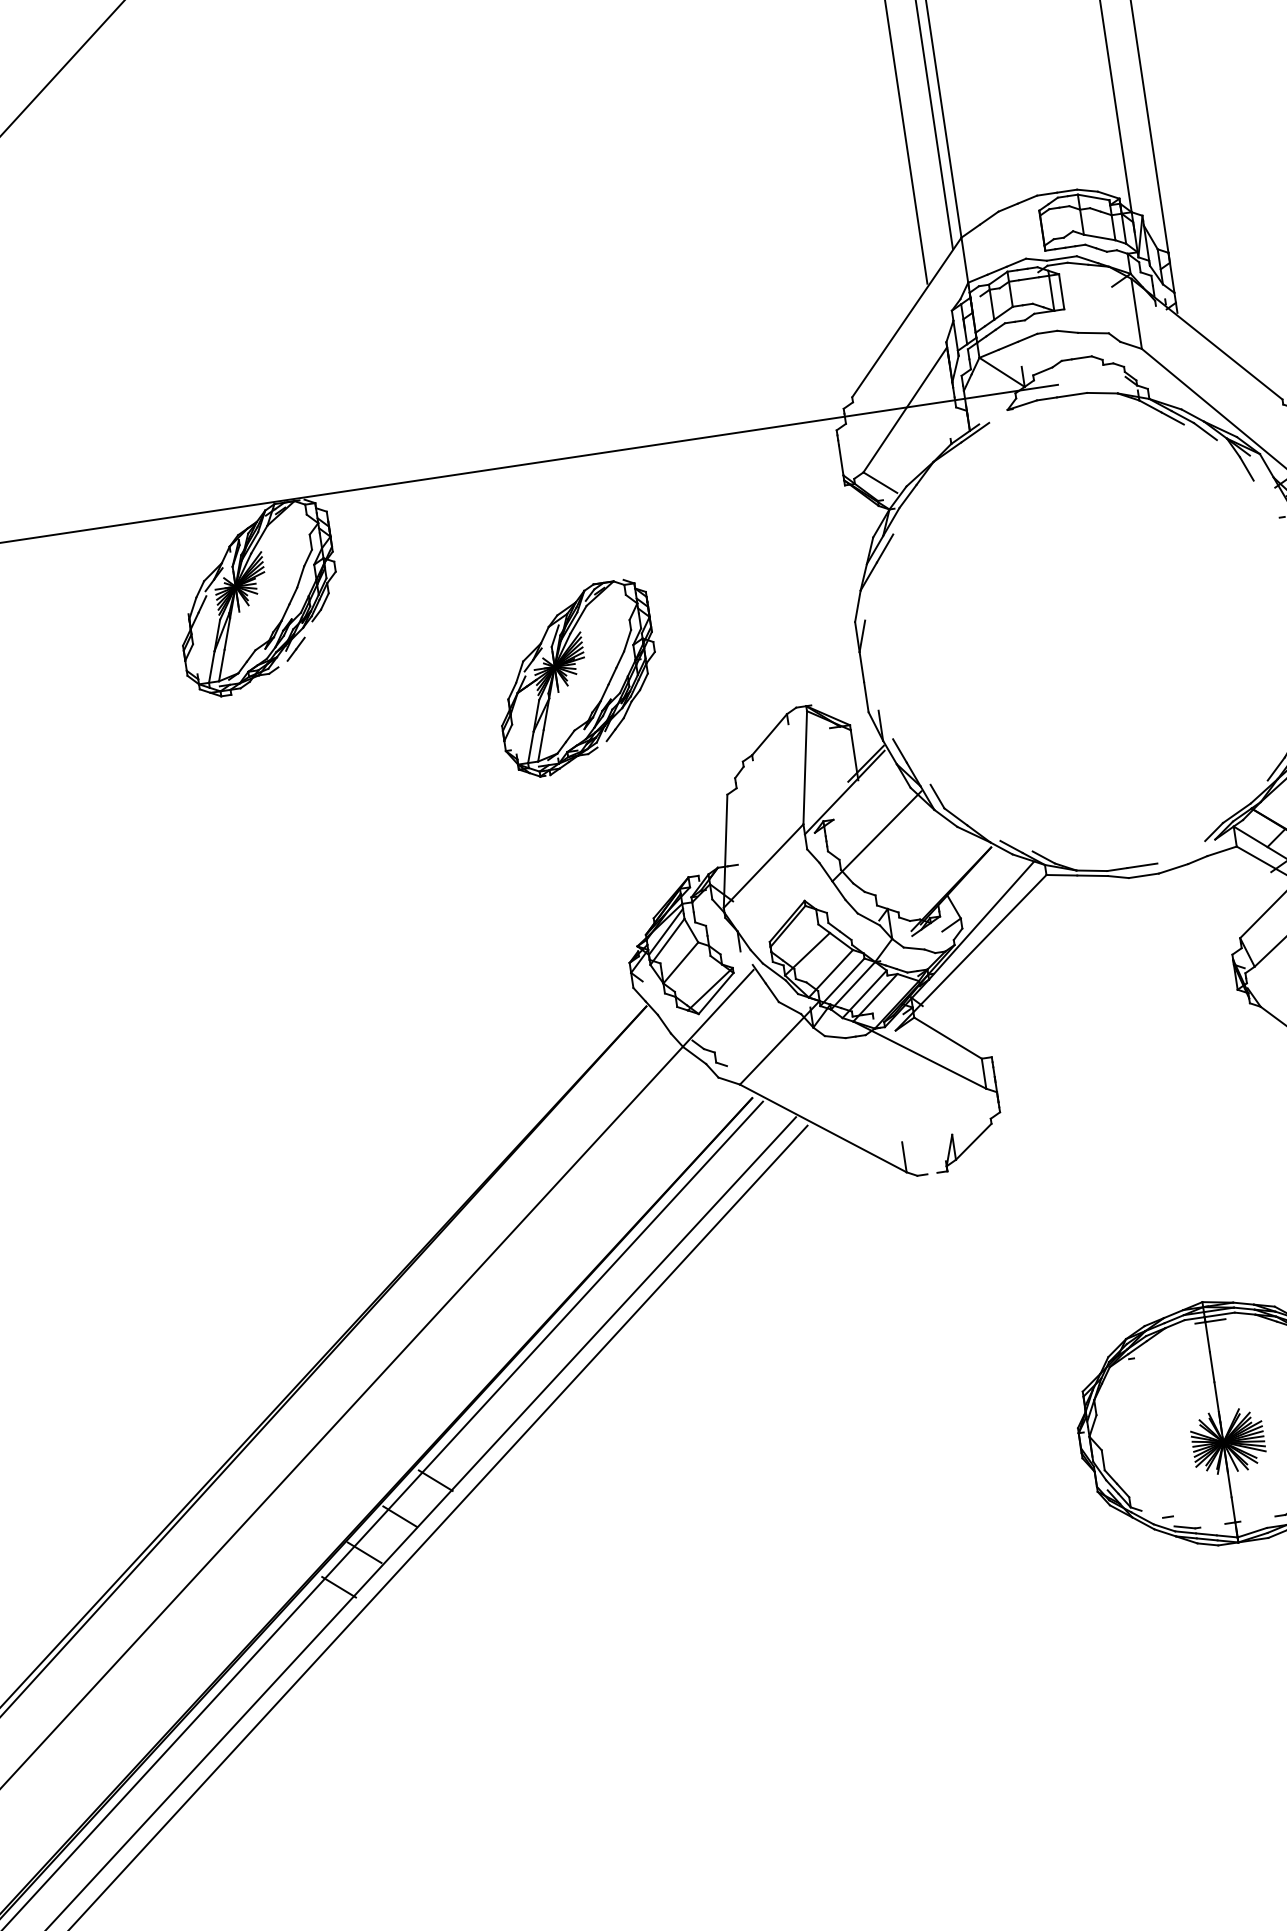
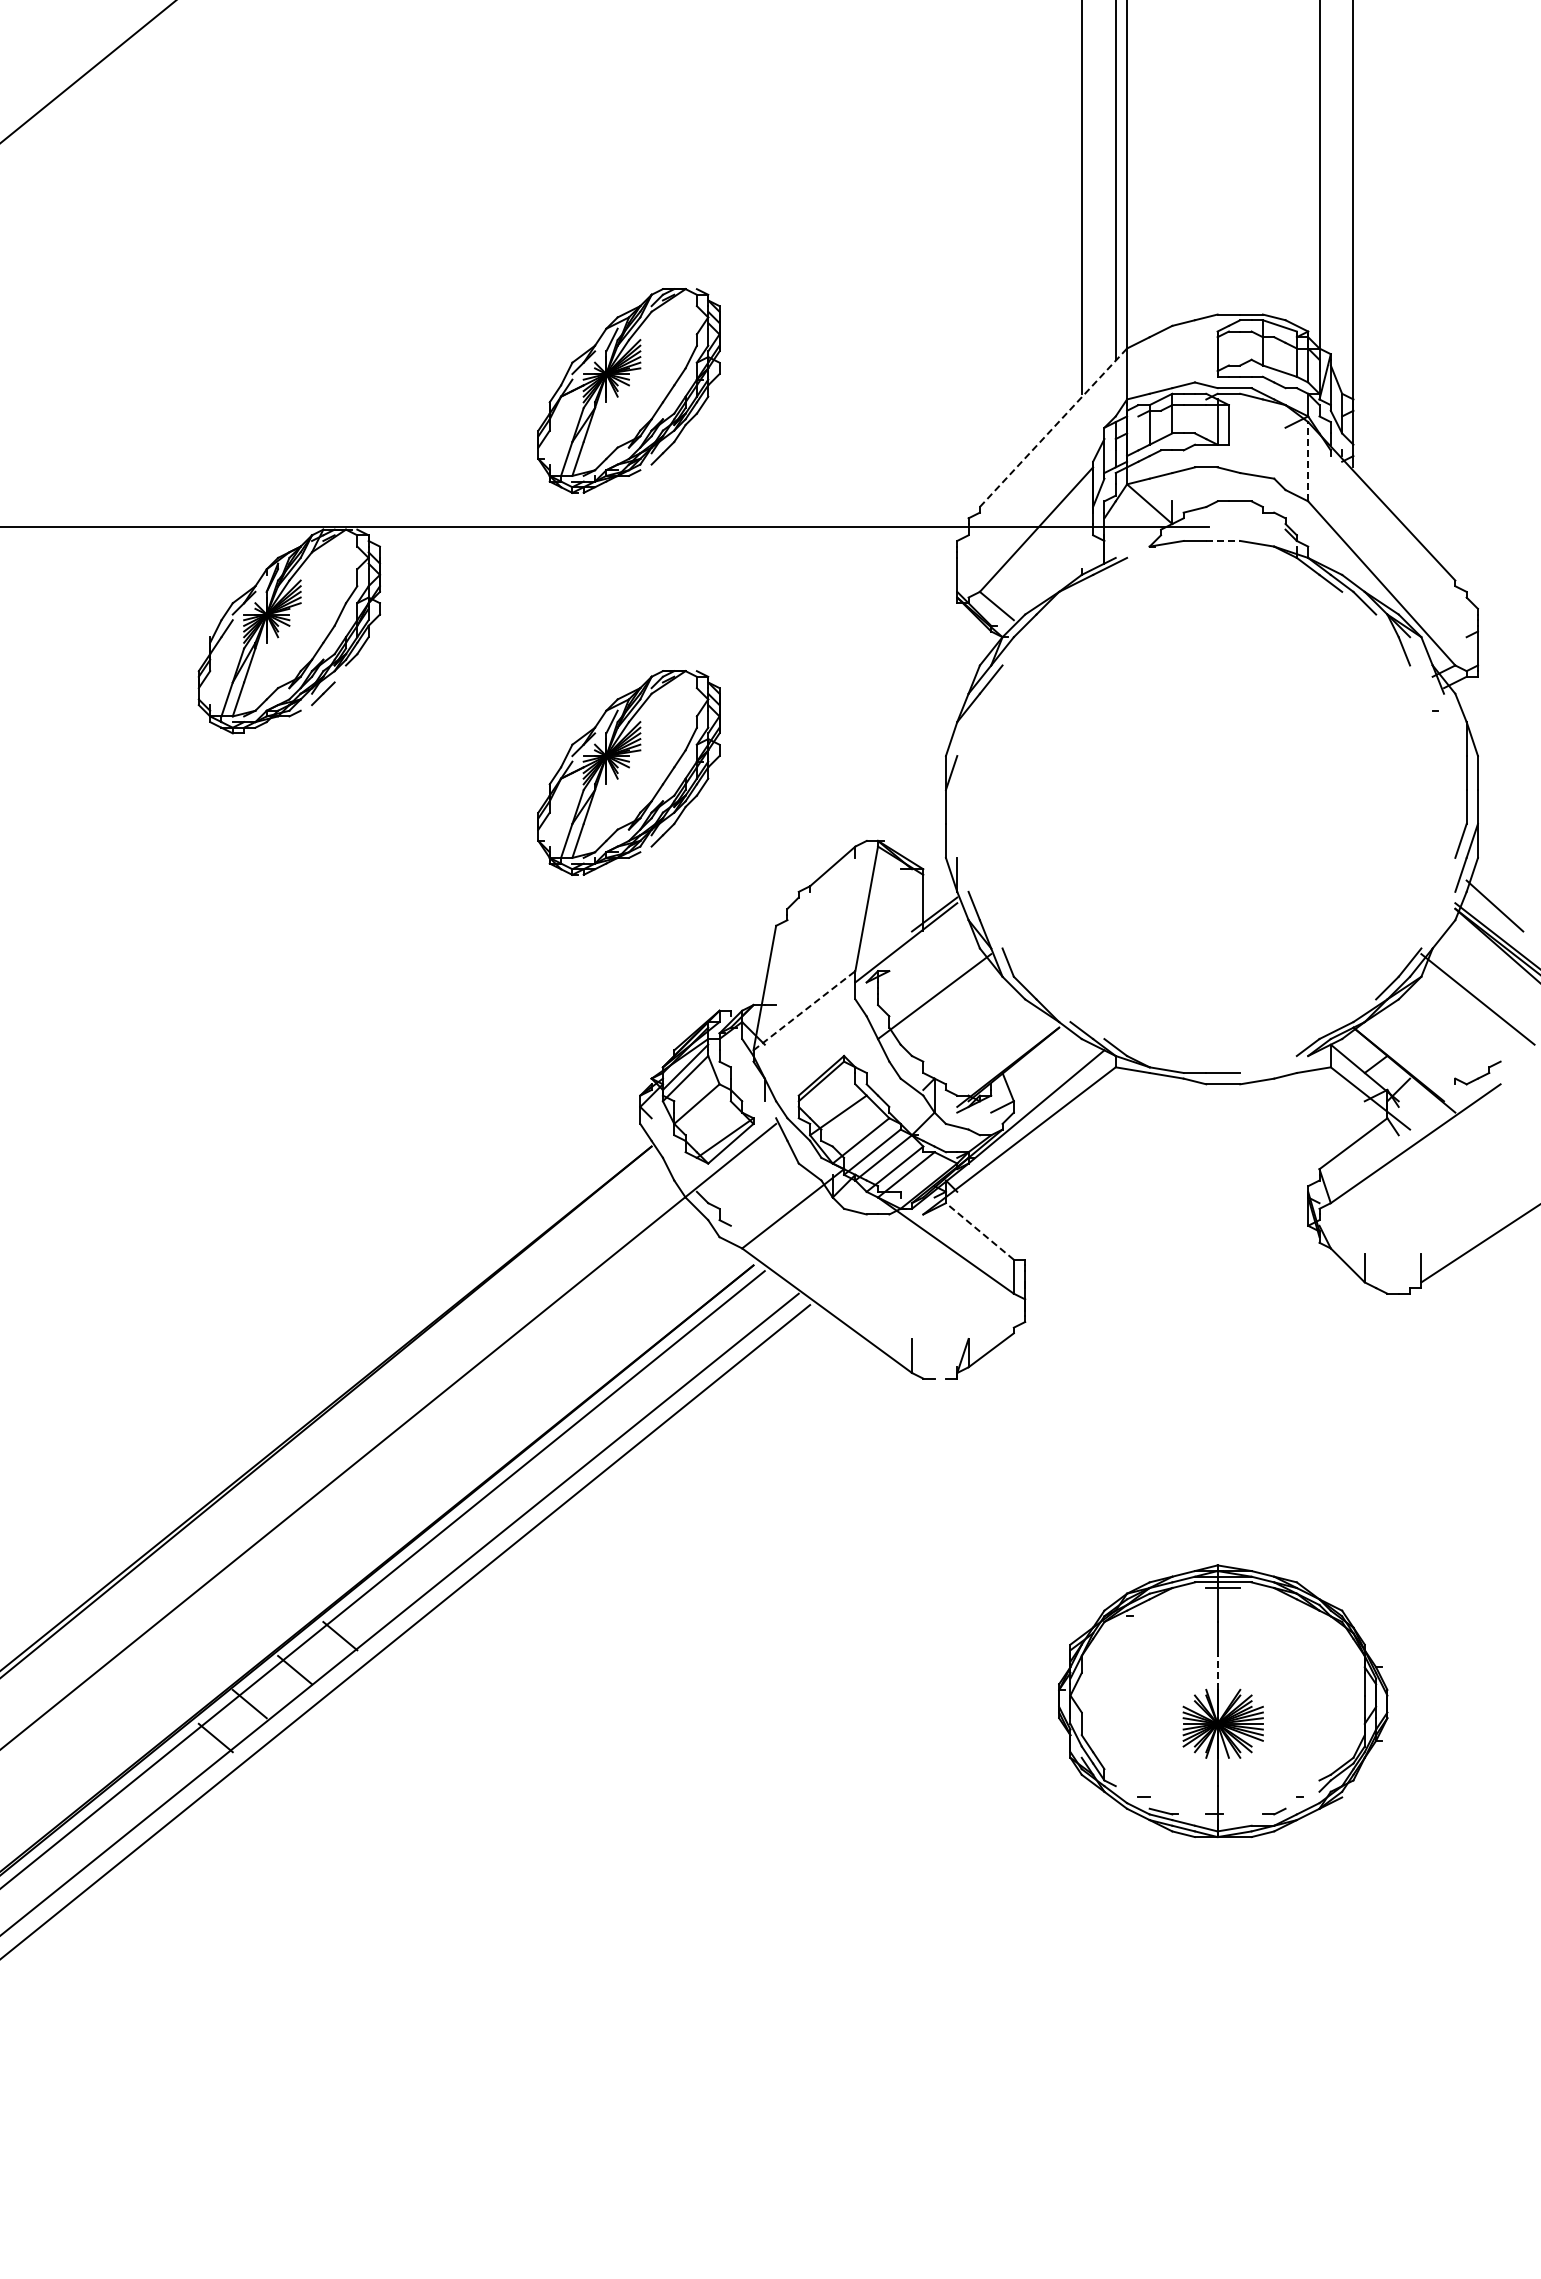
line: (1136, 313) -> (1308, 461), solid -> dashed
line: (906, 317) -> (1053, 427), solid -> dashed
part: (525, 340) -> (628, 390), added
line: (1072, 394) -> (1223, 540), solid -> dashed
line: (763, 865) -> (804, 1010), solid -> dashed
line: (947, 1038) -> (979, 1231), solid -> dashed
line: (1216, 1396) -> (1217, 1672), solid -> dashed

